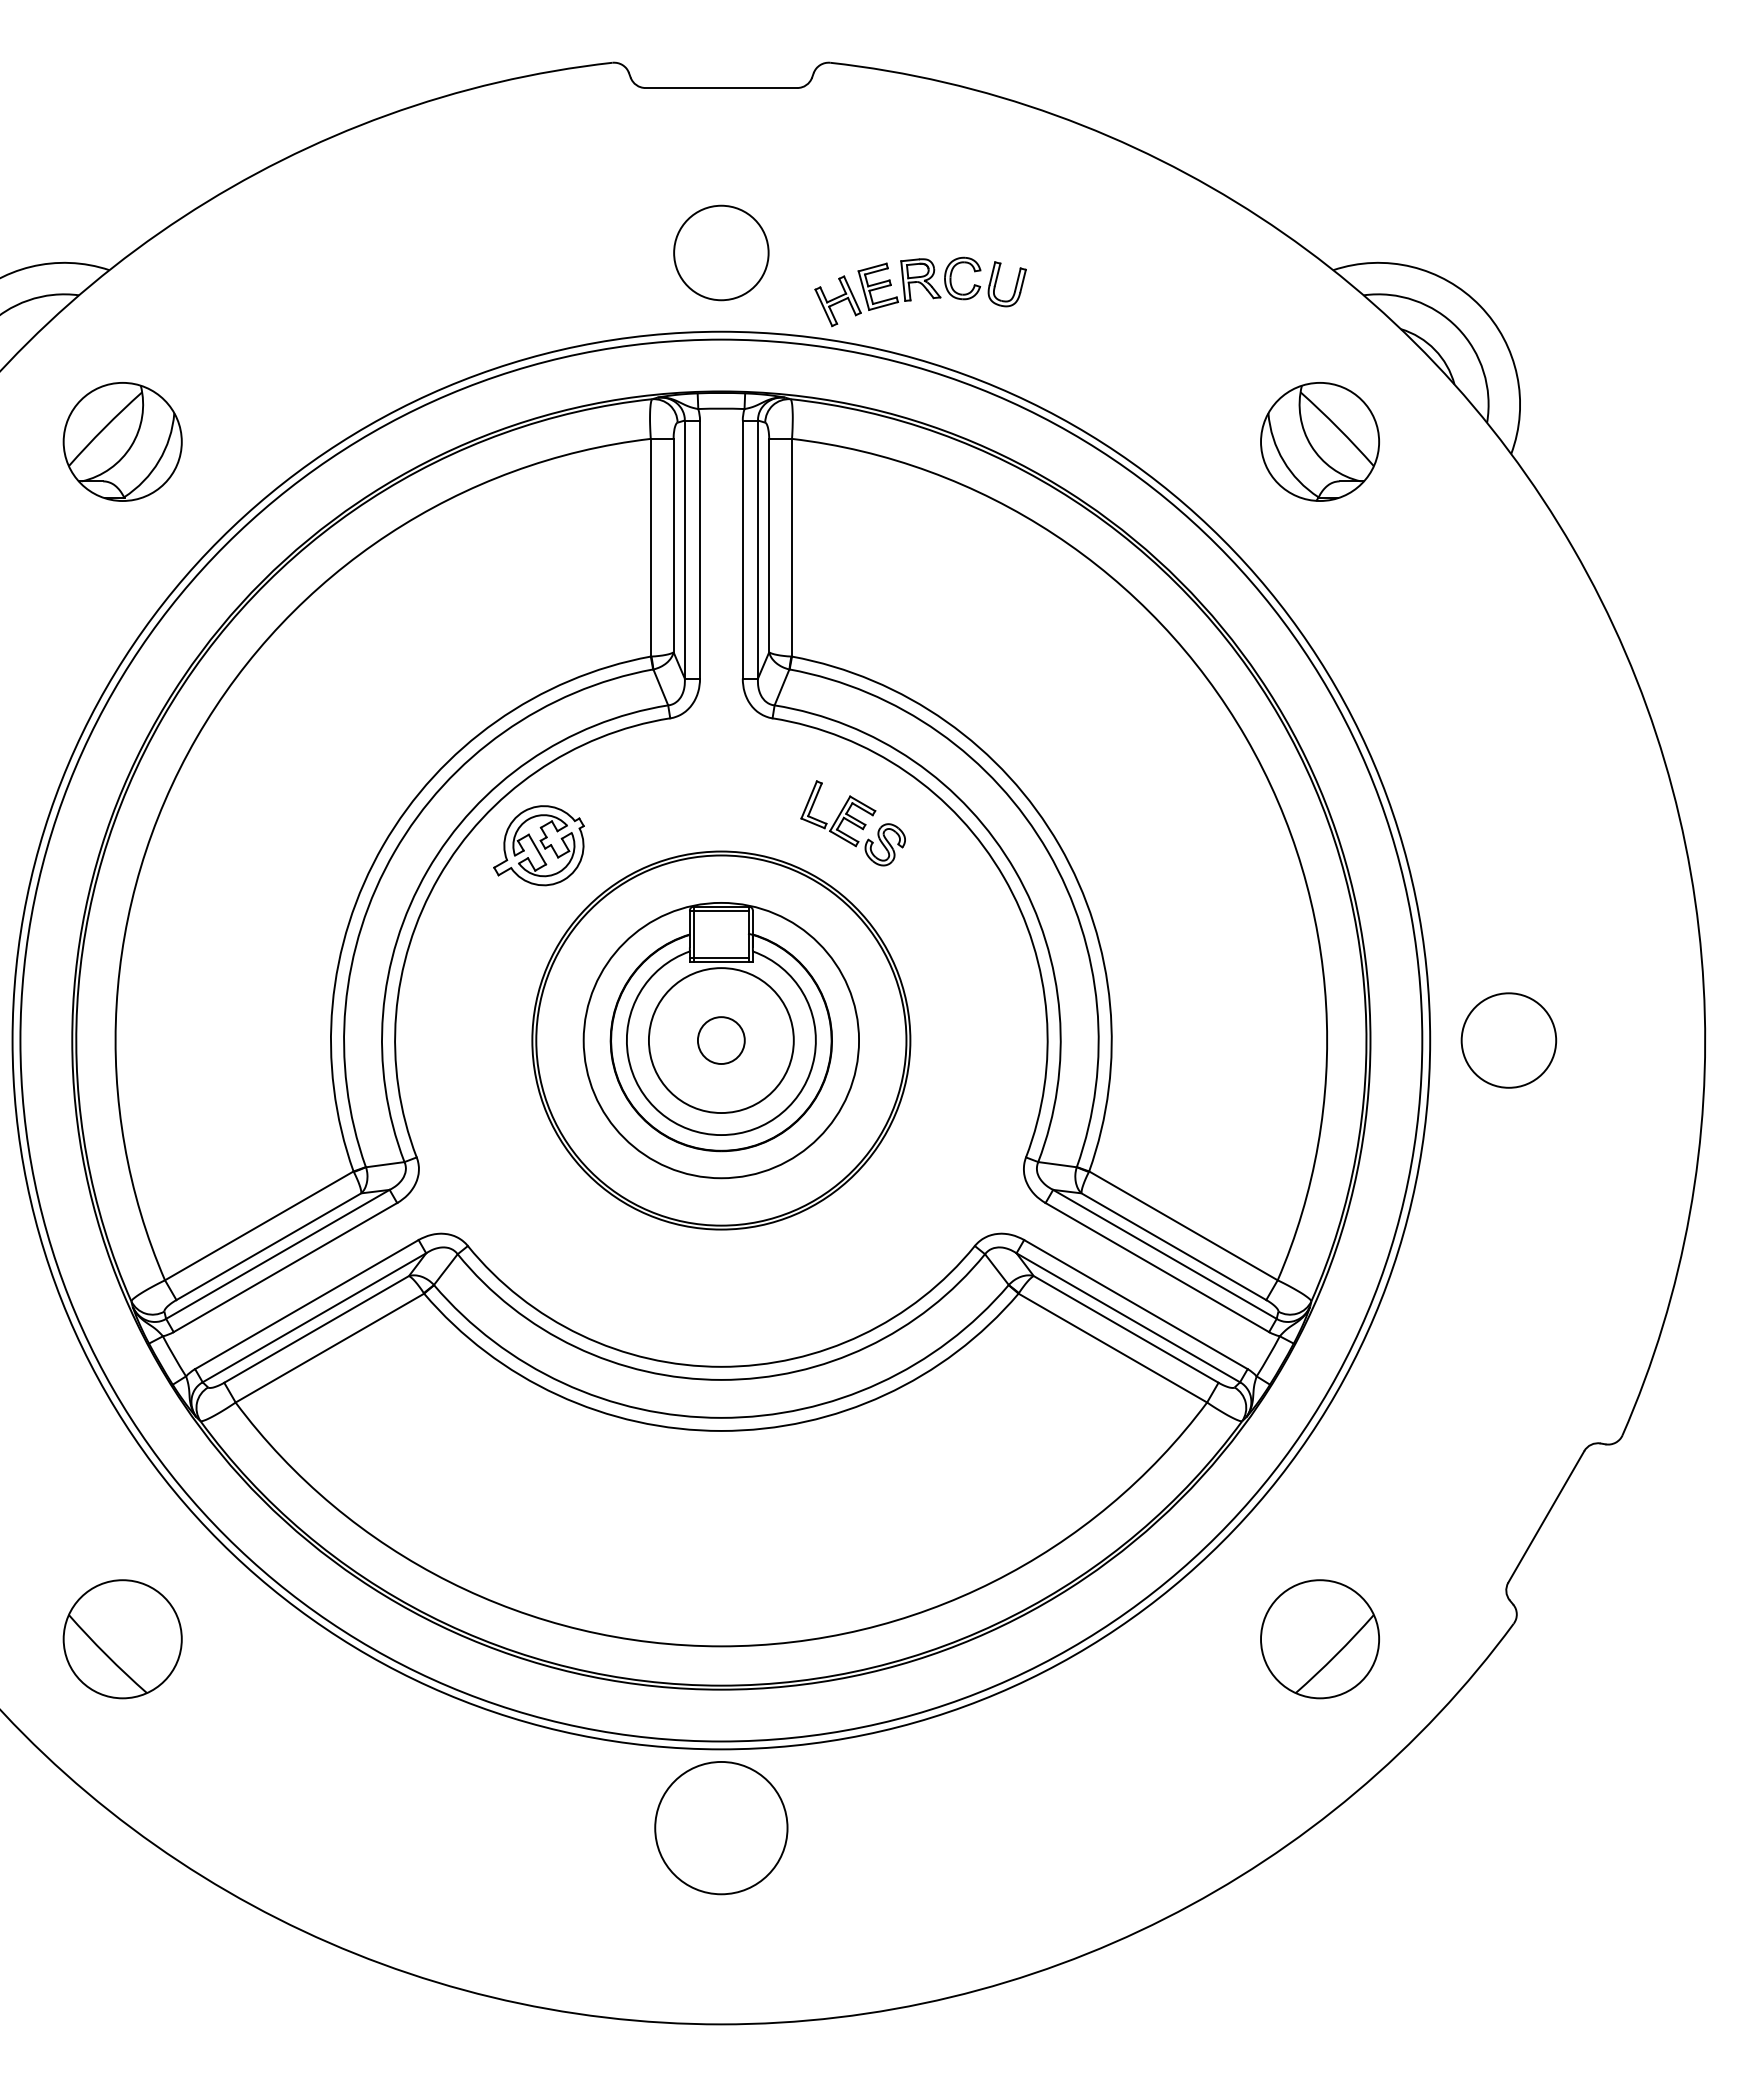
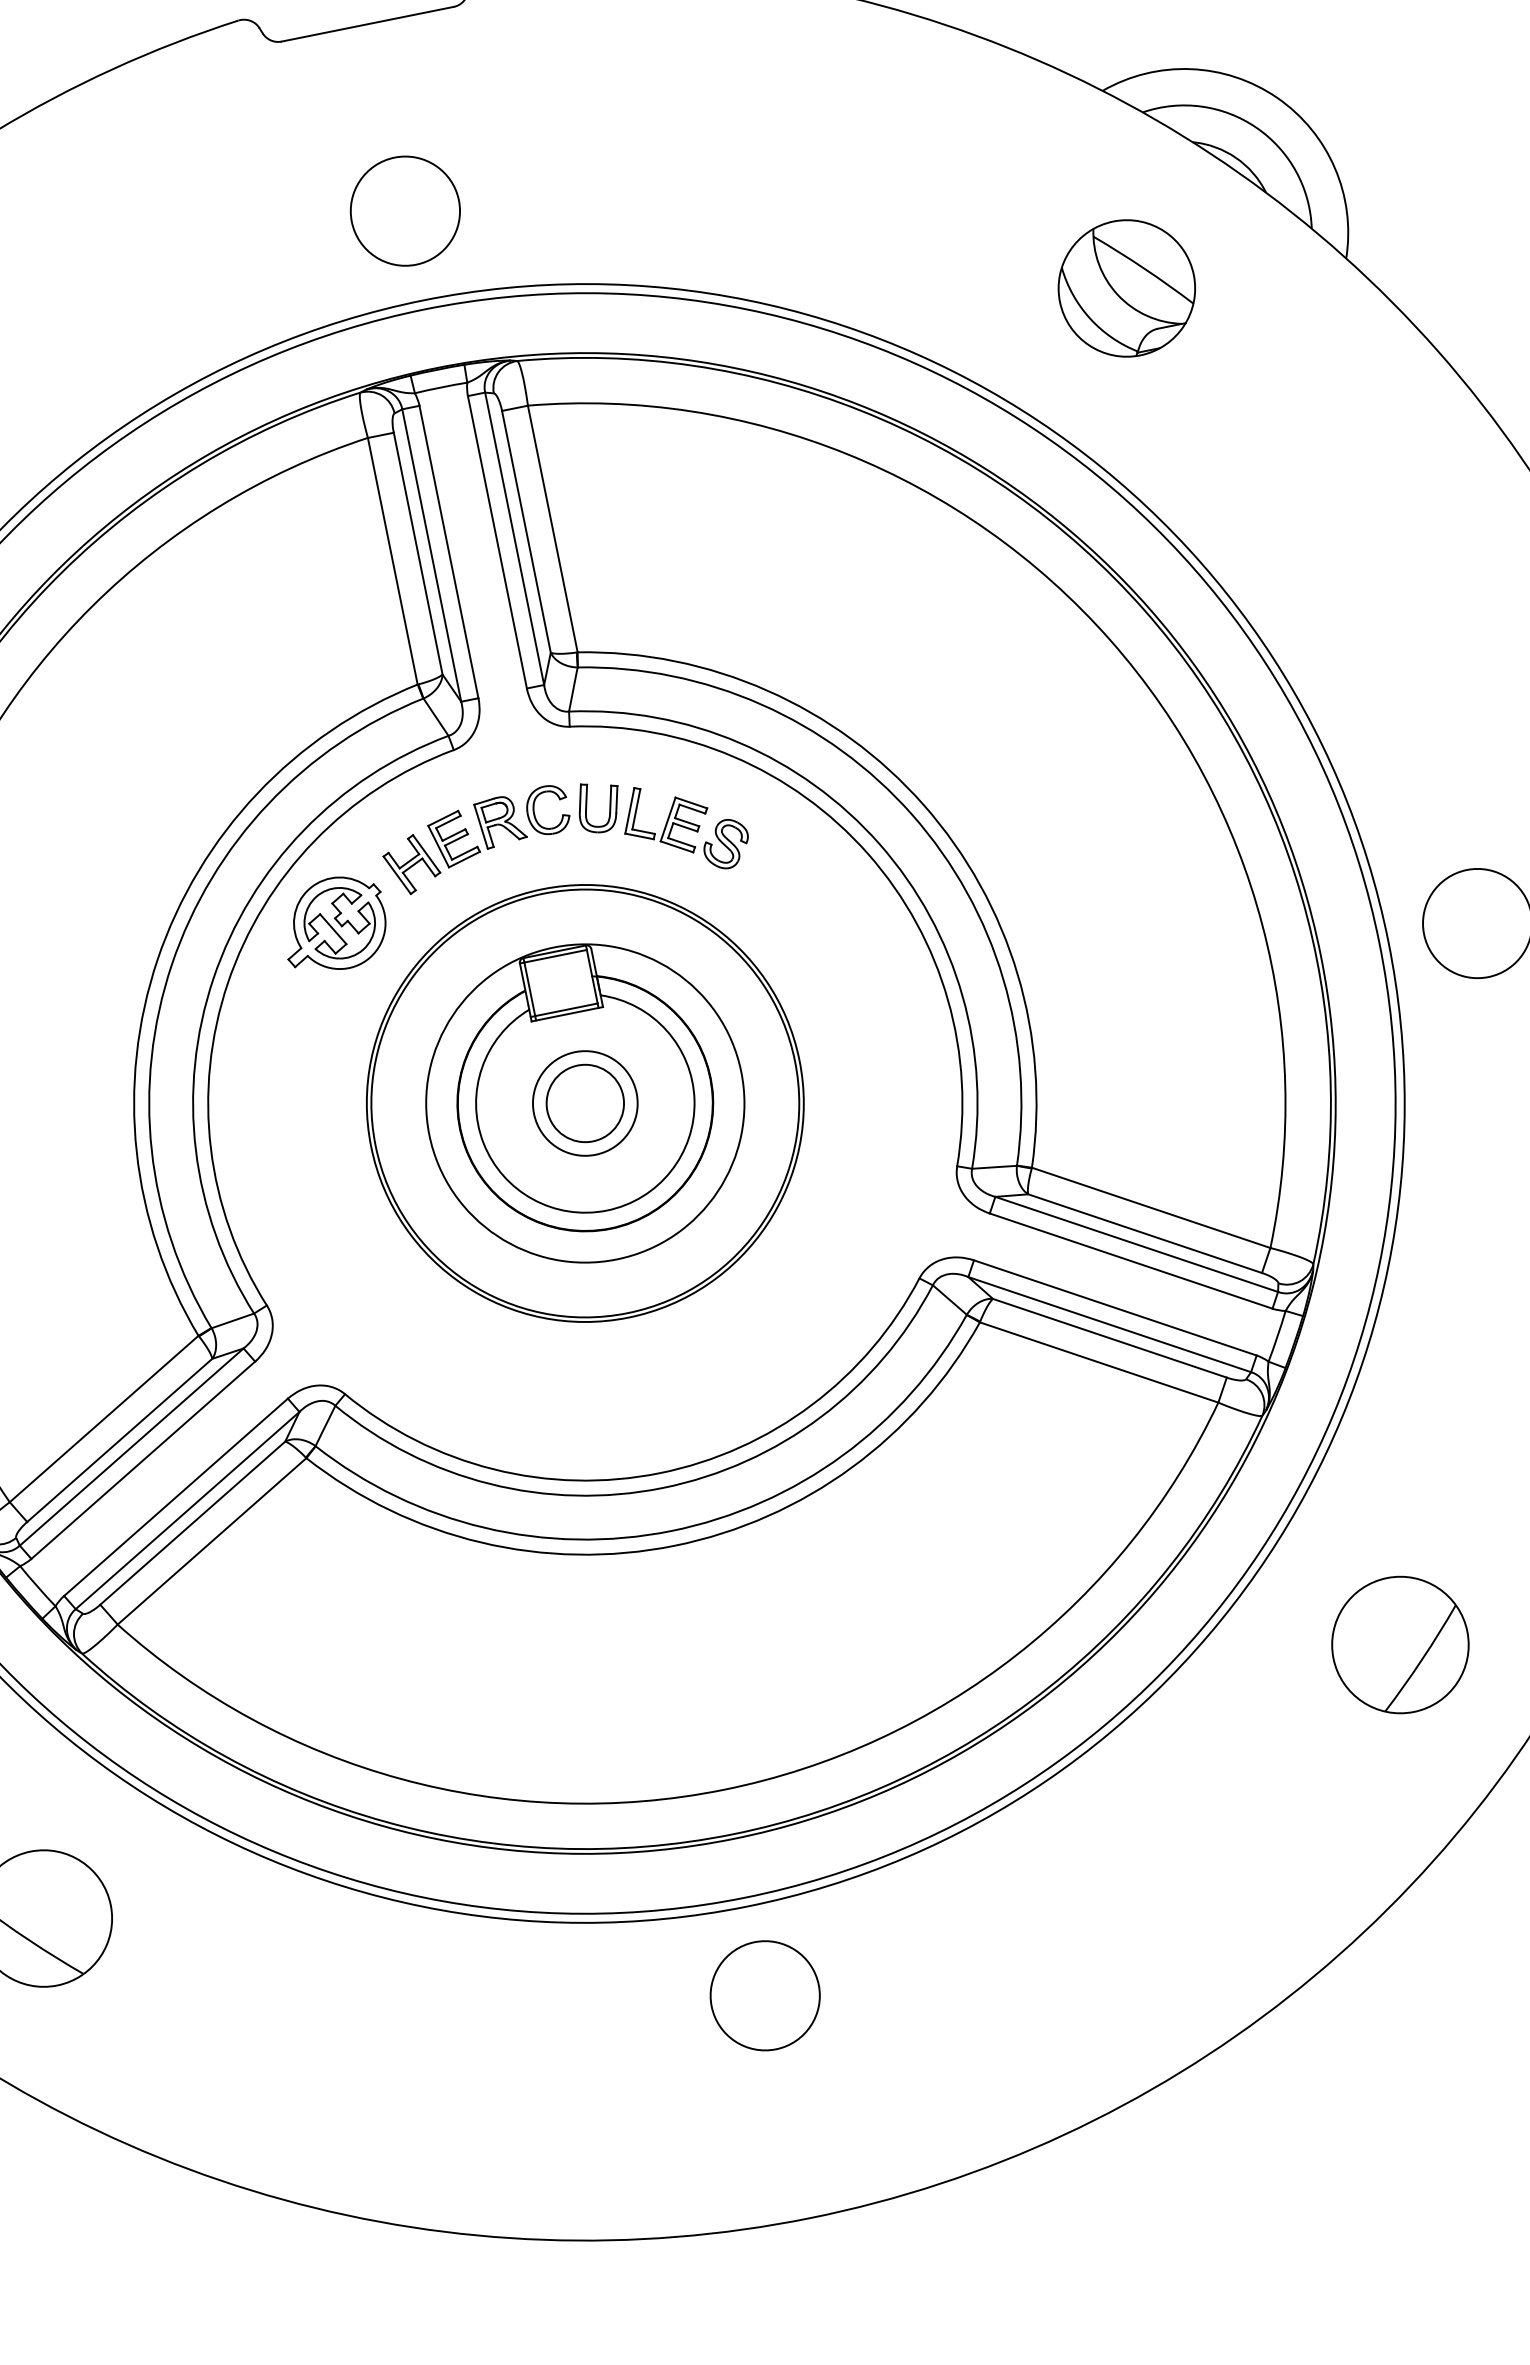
part: (920, 291) -> (502, 834), moved
circle: (720, 1040) -> (584, 1103), size x1.43
circle: (721, 1040) -> (585, 1103), size x0.62
circle: (721, 1827) -> (765, 1995), size x0.71

